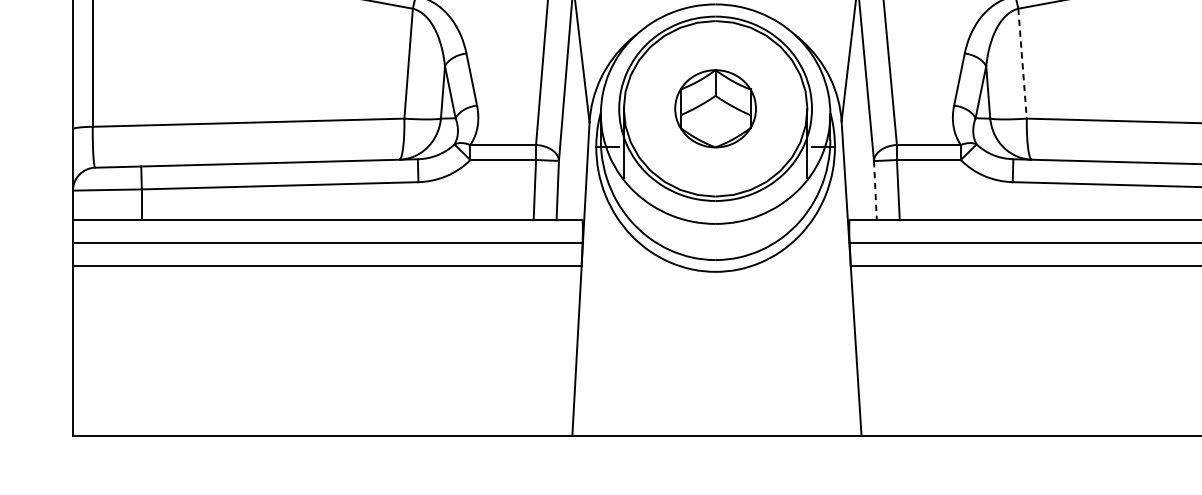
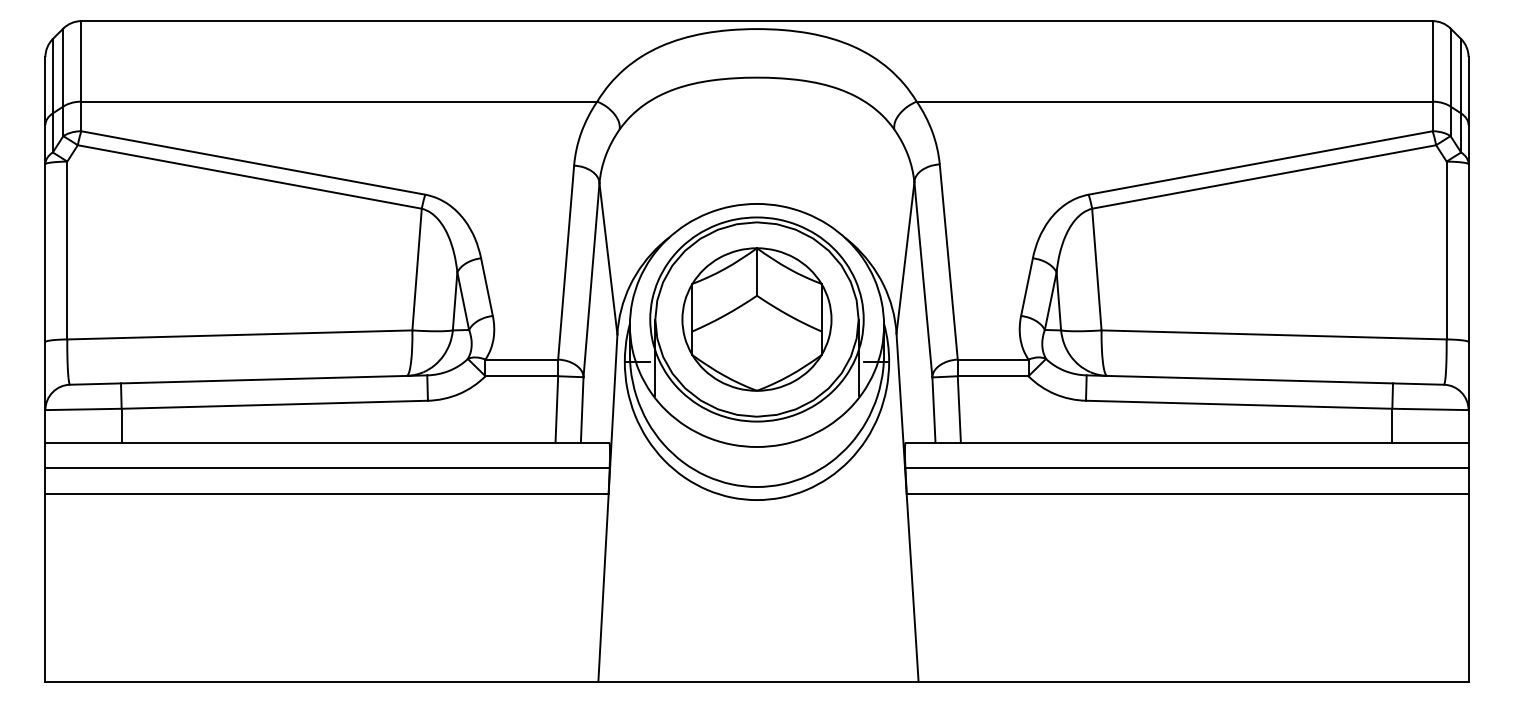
line: (1022, 64) -> (1096, 270), dashed -> solid
part: (715, 108) -> (756, 319), size x1.67
line: (875, 190) -> (933, 410), dashed -> solid

